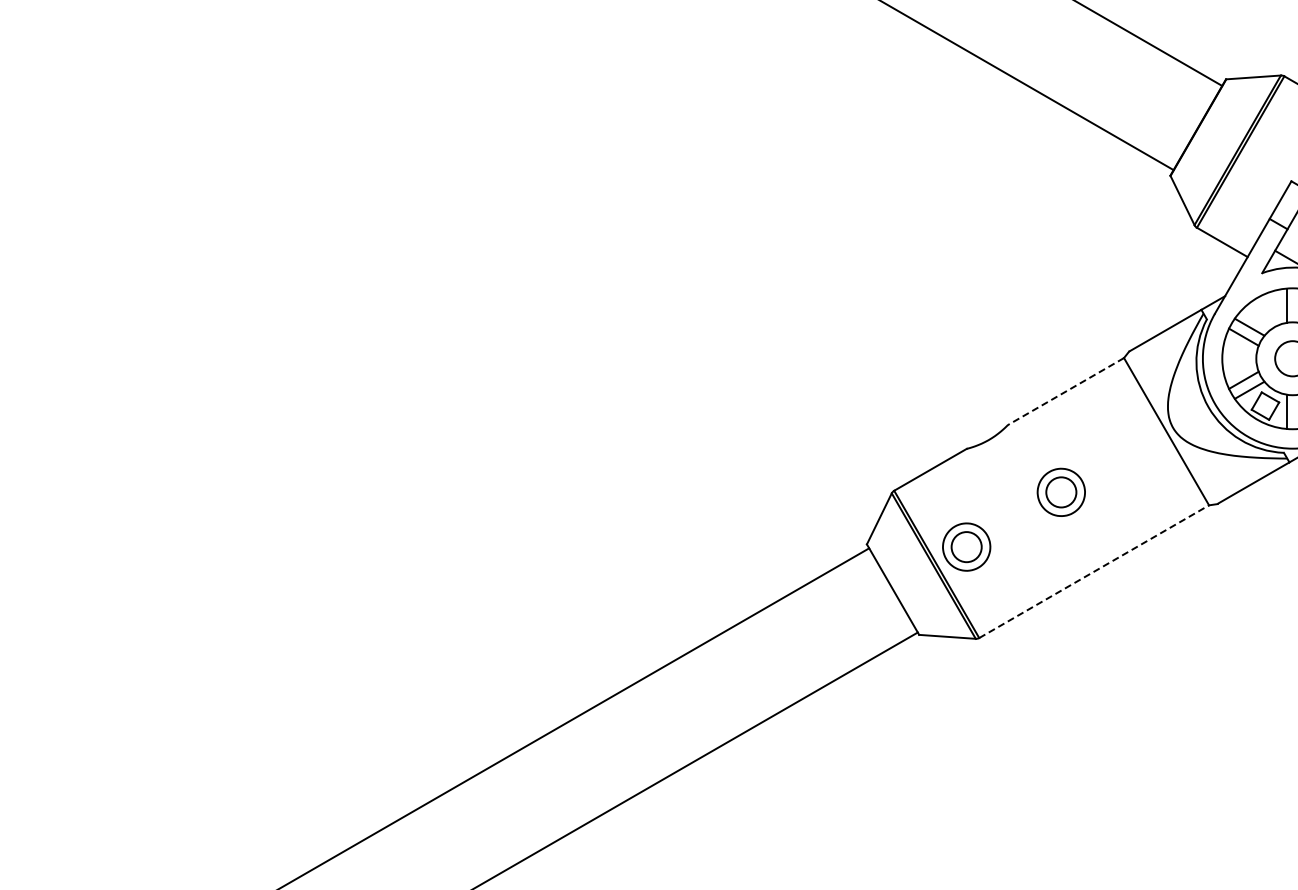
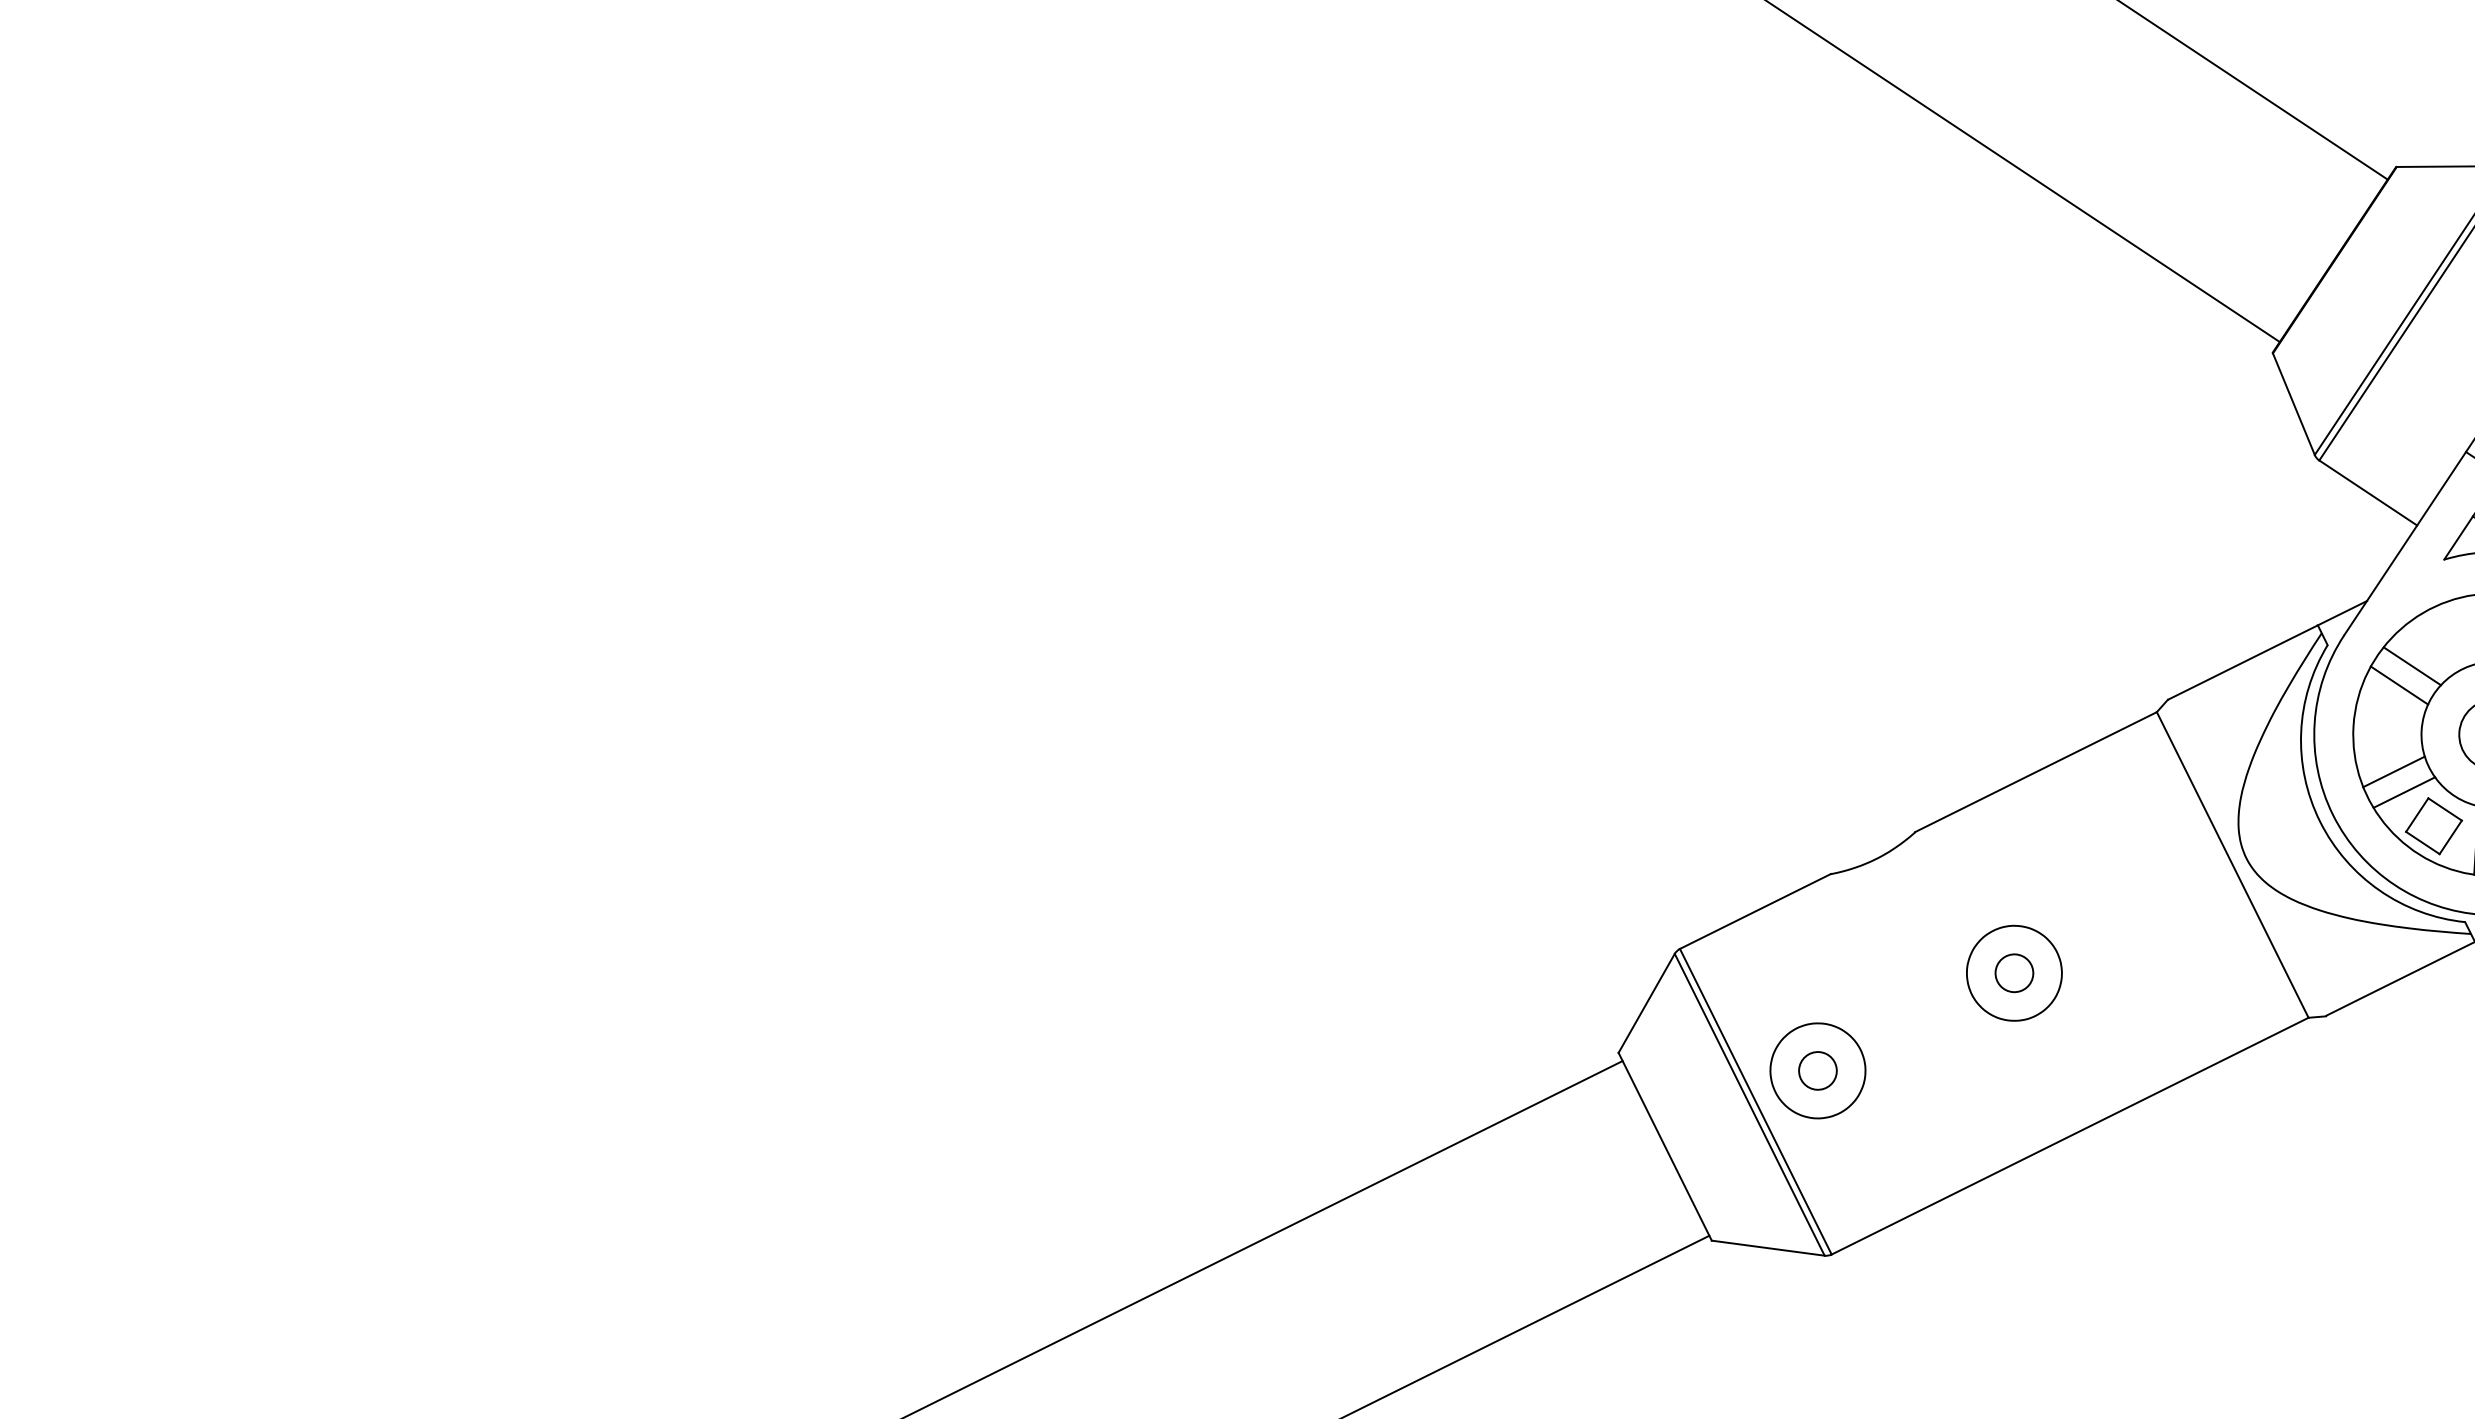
line: (1065, 391) -> (2035, 771), dashed -> solid
circle: (1060, 492) -> (2012, 973), size x0.62
circle: (966, 546) -> (1817, 1069), size x0.62
line: (1094, 571) -> (2070, 1135), dashed -> solid

